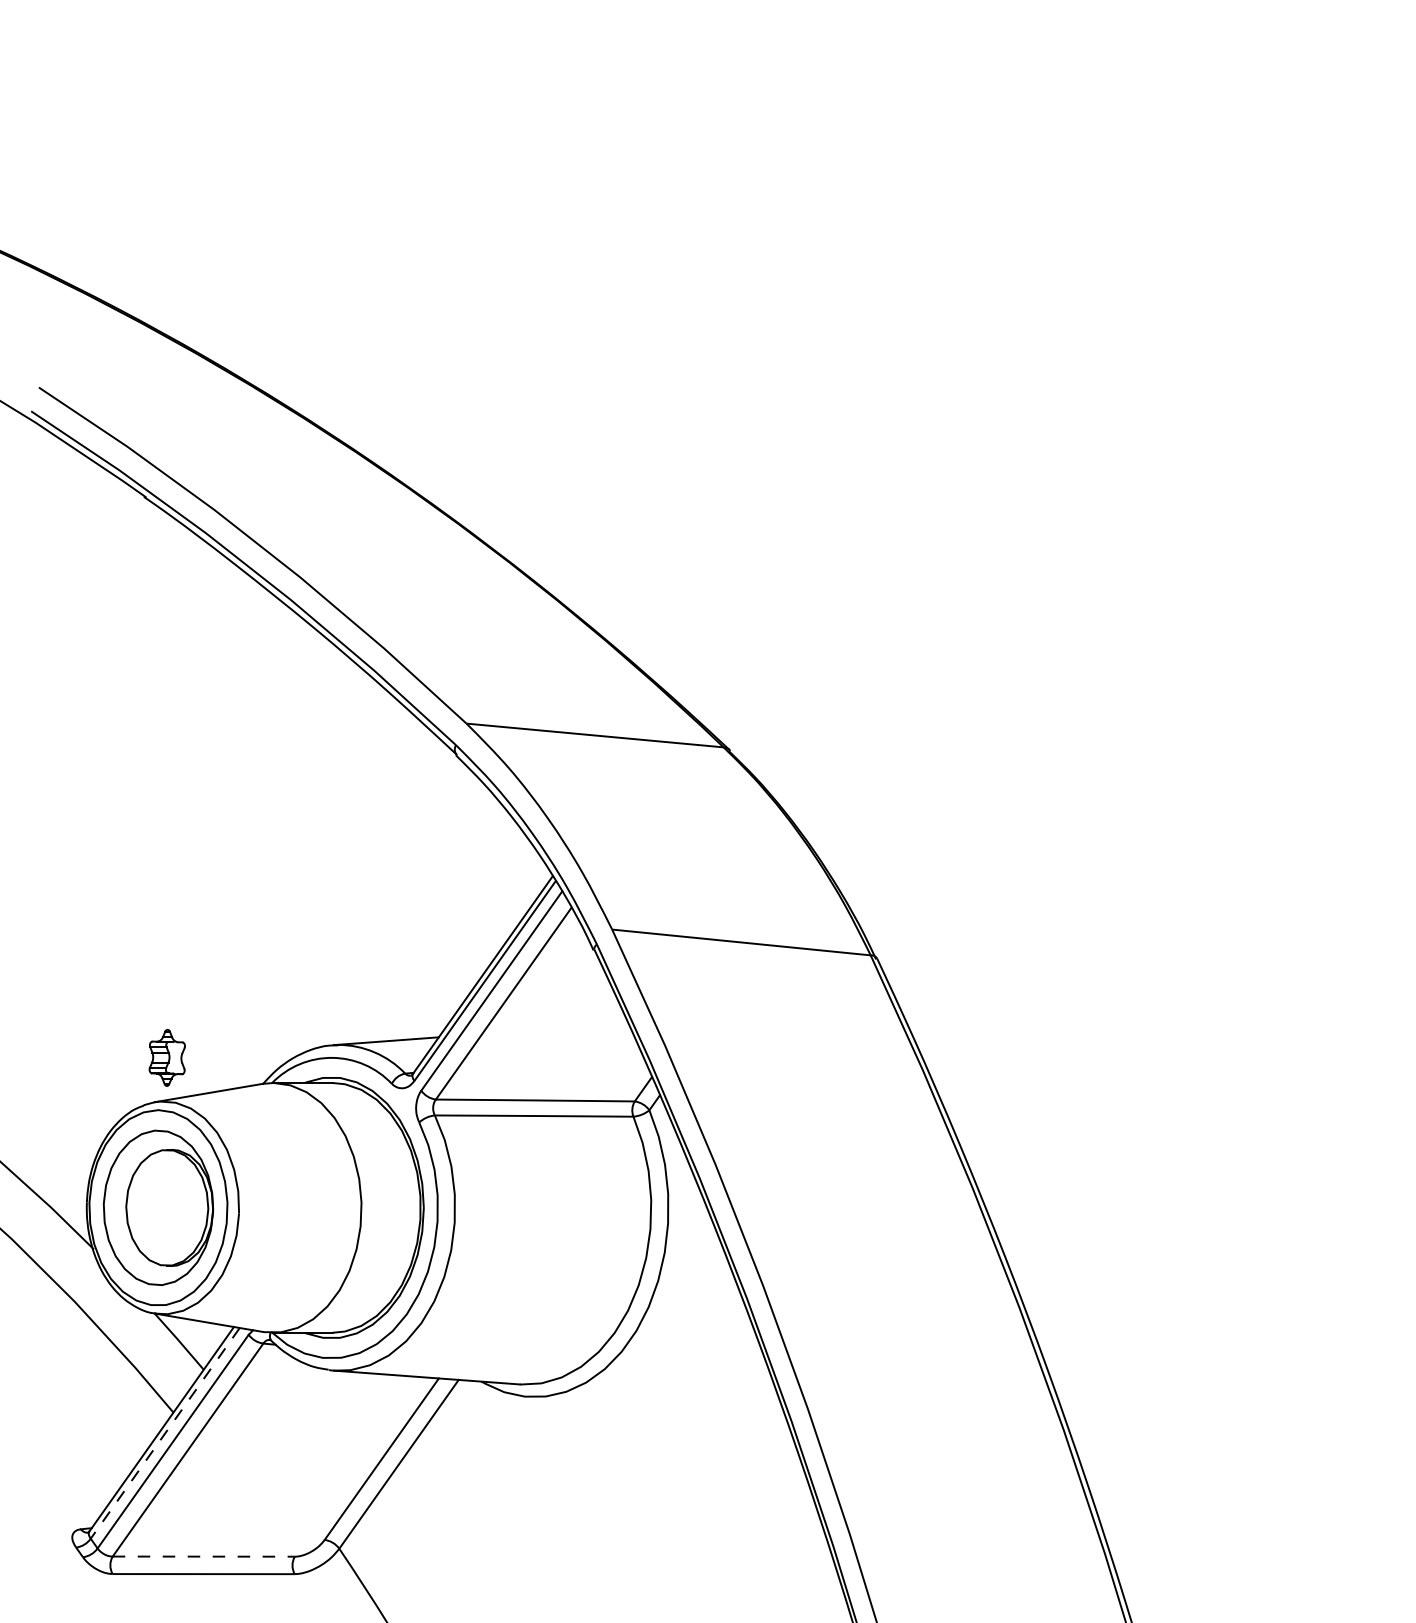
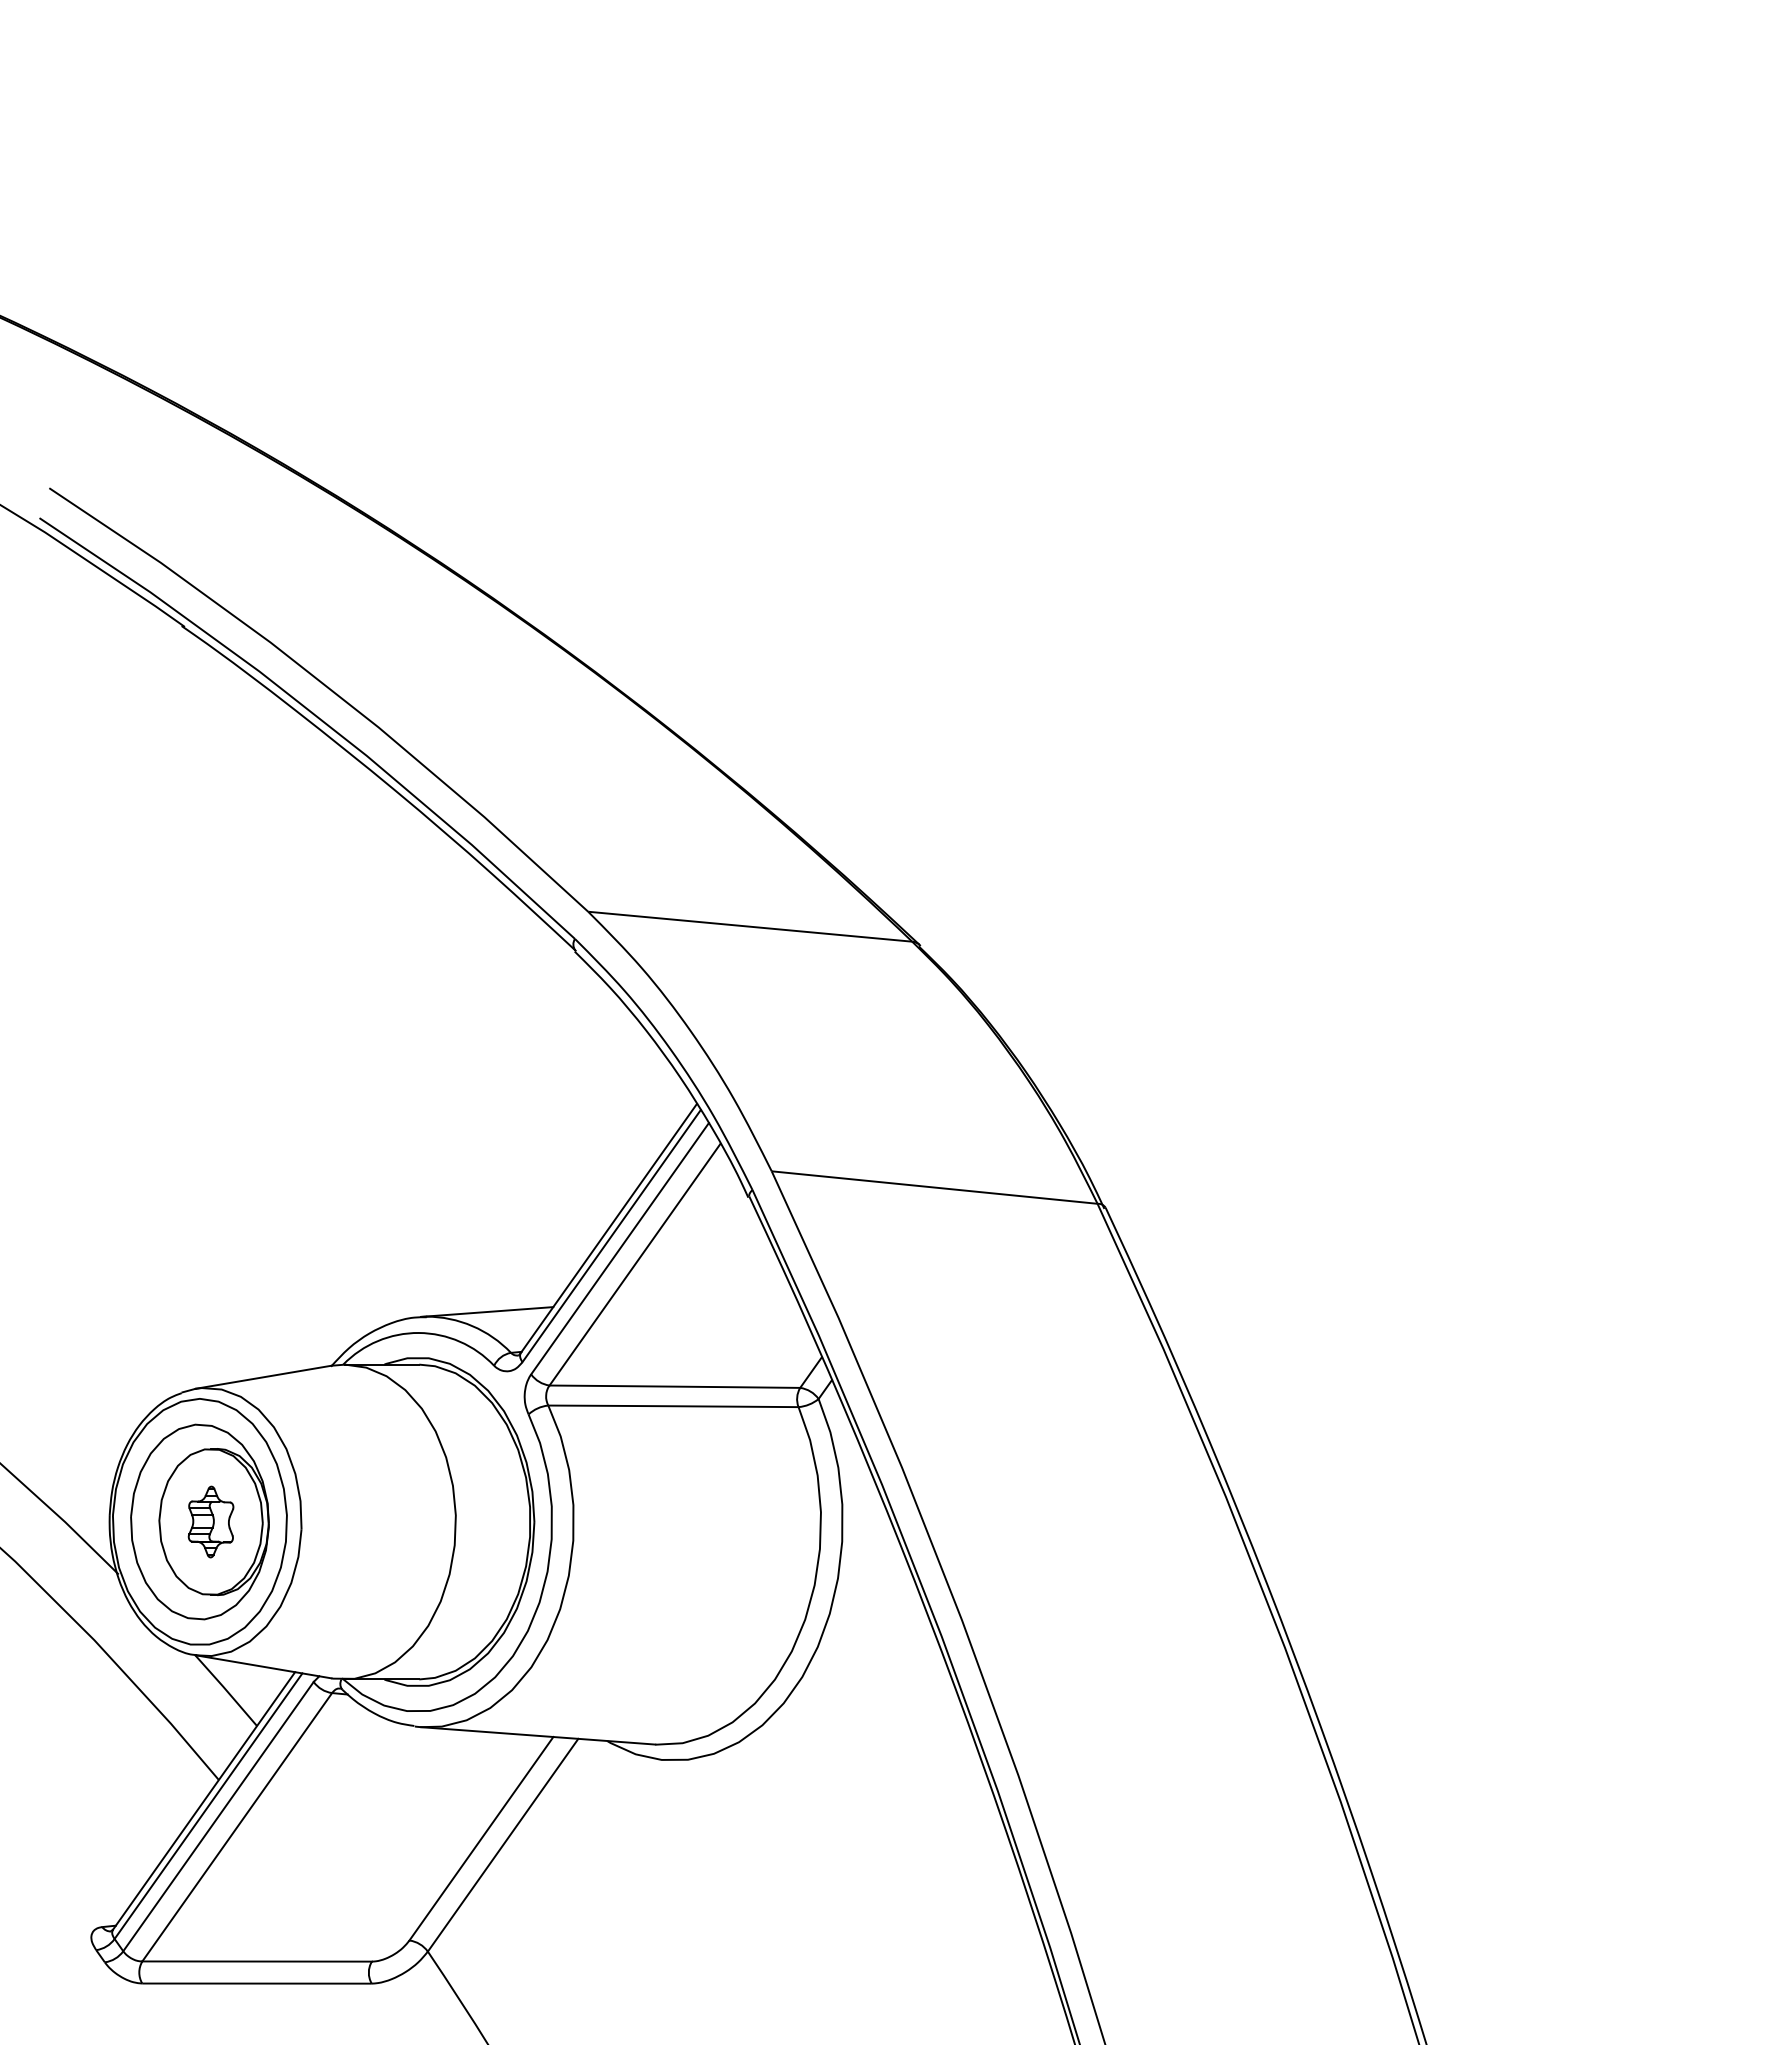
part: (166, 1057) -> (210, 1521), moved
line: (165, 1433) -> (208, 1806), dashed -> solid
line: (204, 1556) -> (257, 1961), dashed -> solid

